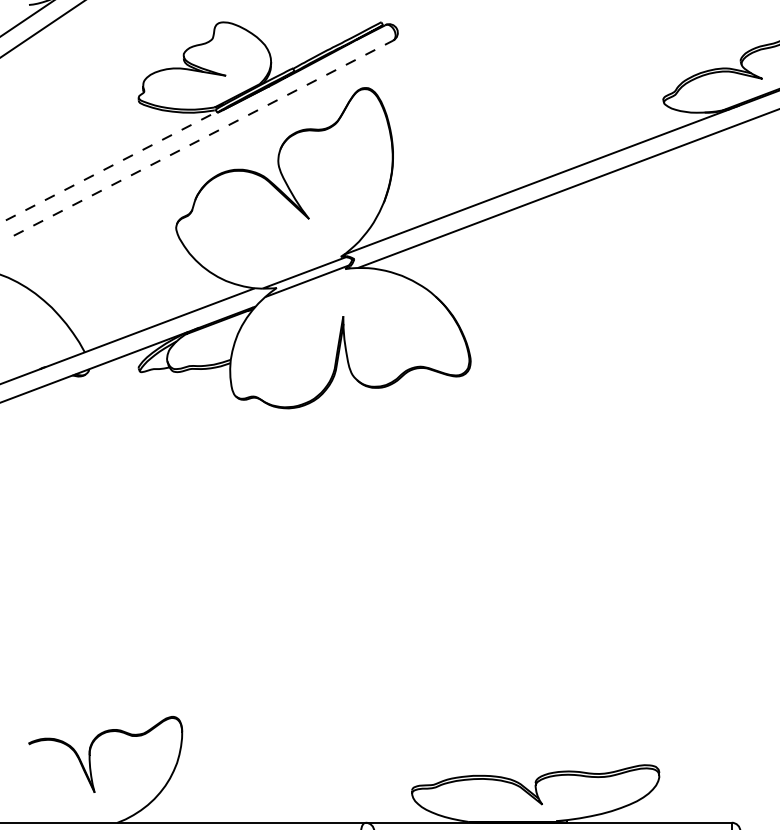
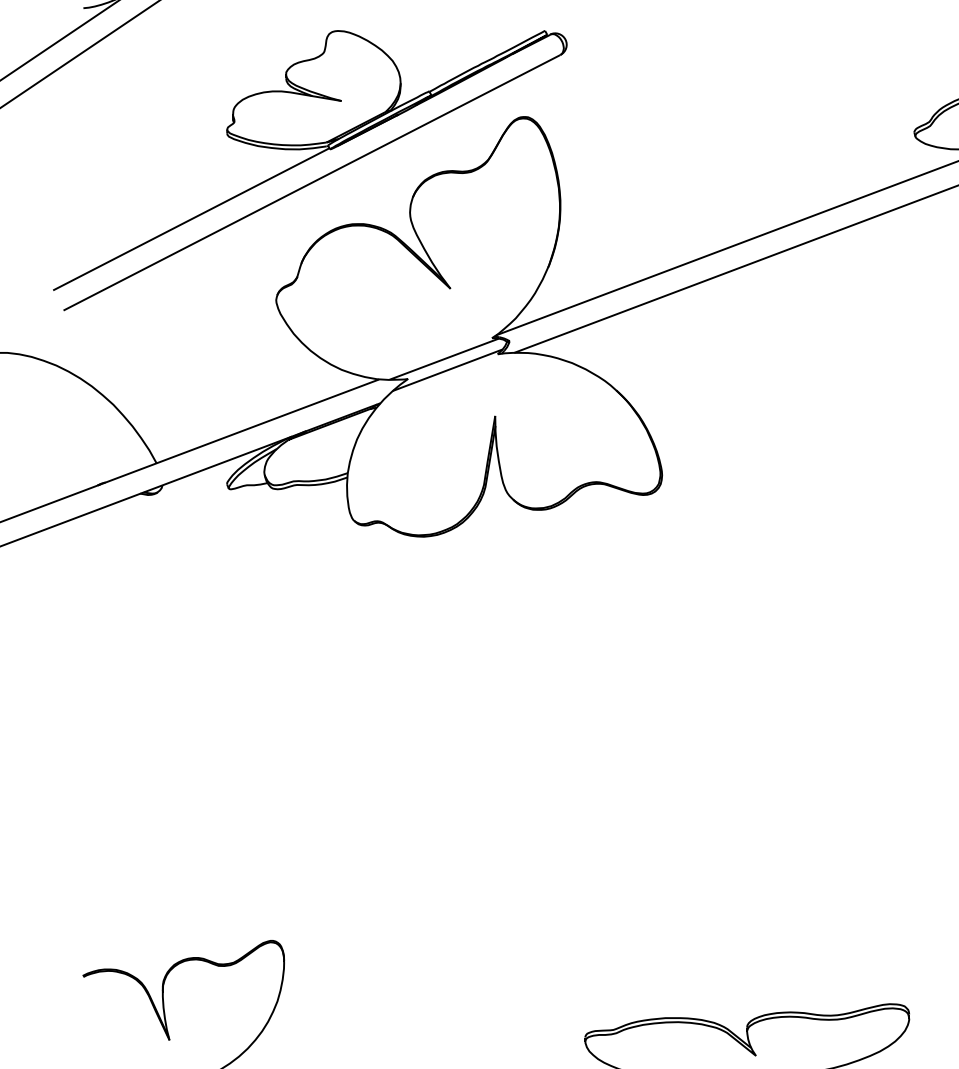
line: (203, 138) -> (312, 183), dashed -> solid
line: (111, 166) -> (191, 219), dashed -> solid

